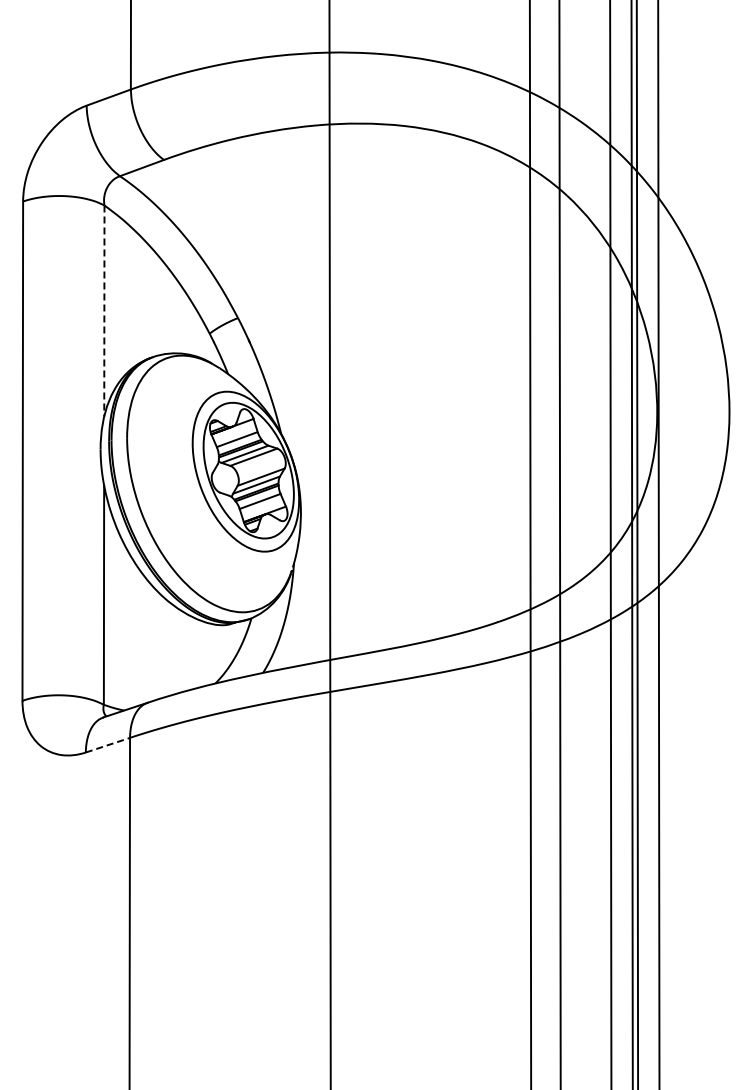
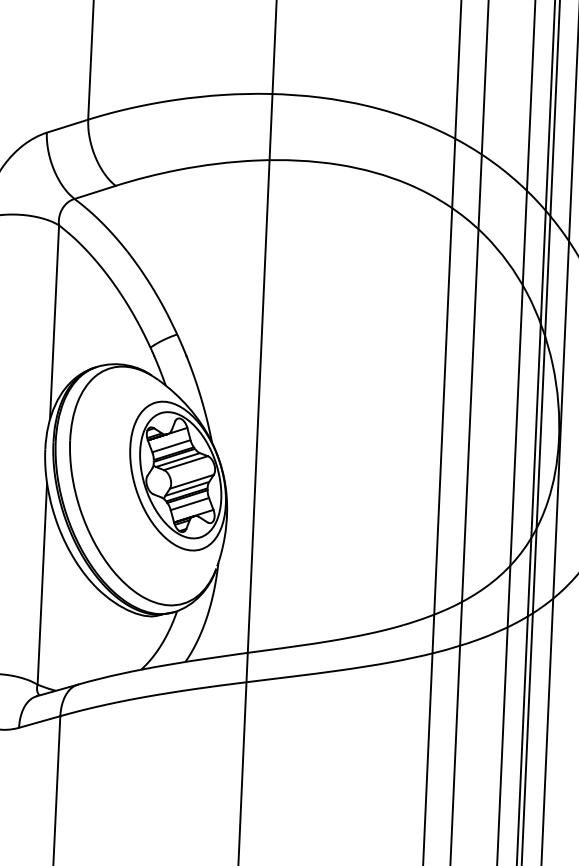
line: (104, 311) -> (54, 322), dashed -> solid
line: (108, 745) -> (40, 722), dashed -> solid

